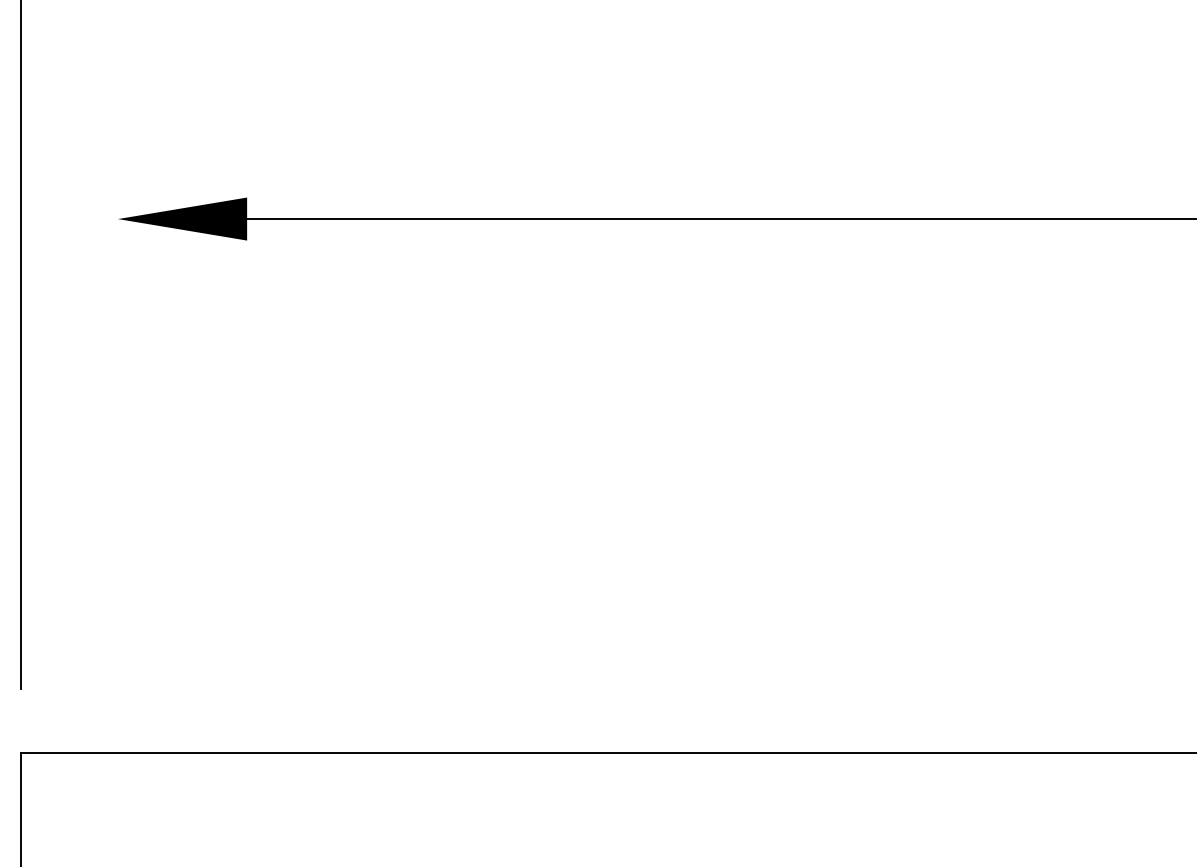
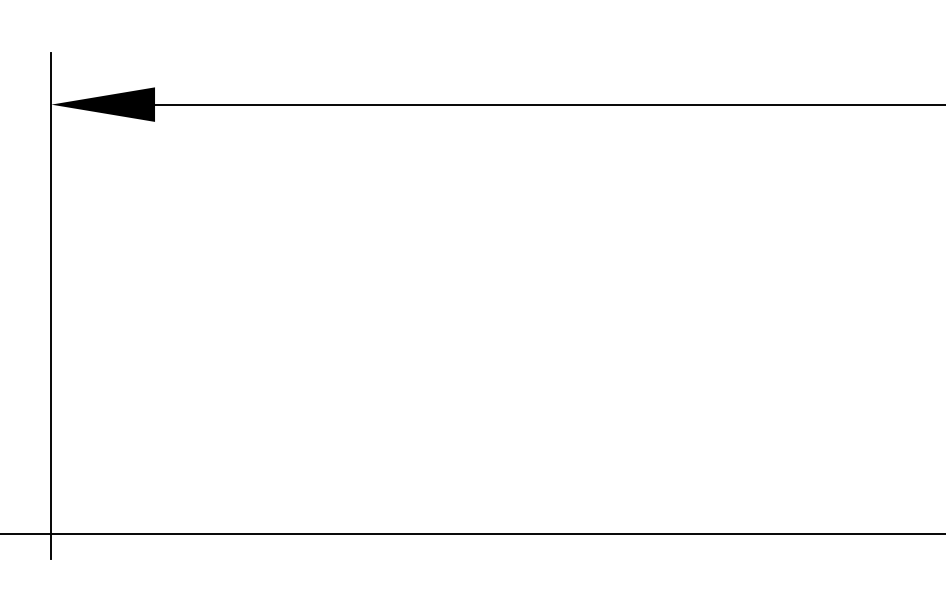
line: (117, 469) -> (50, 305), added

